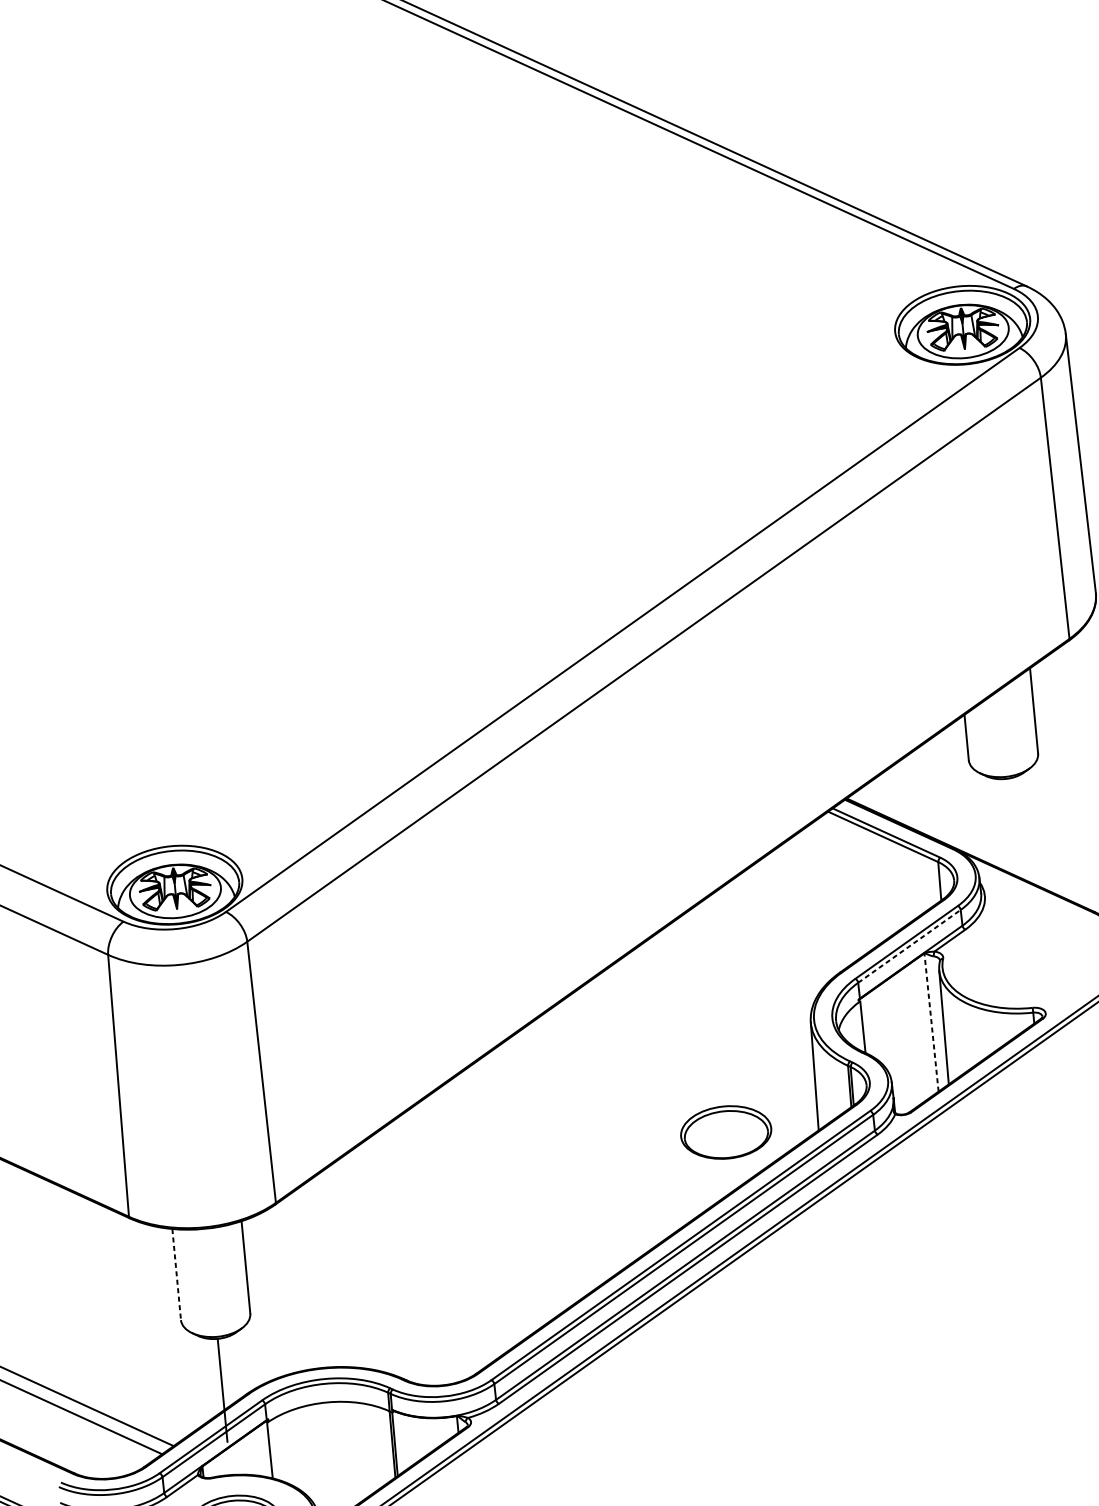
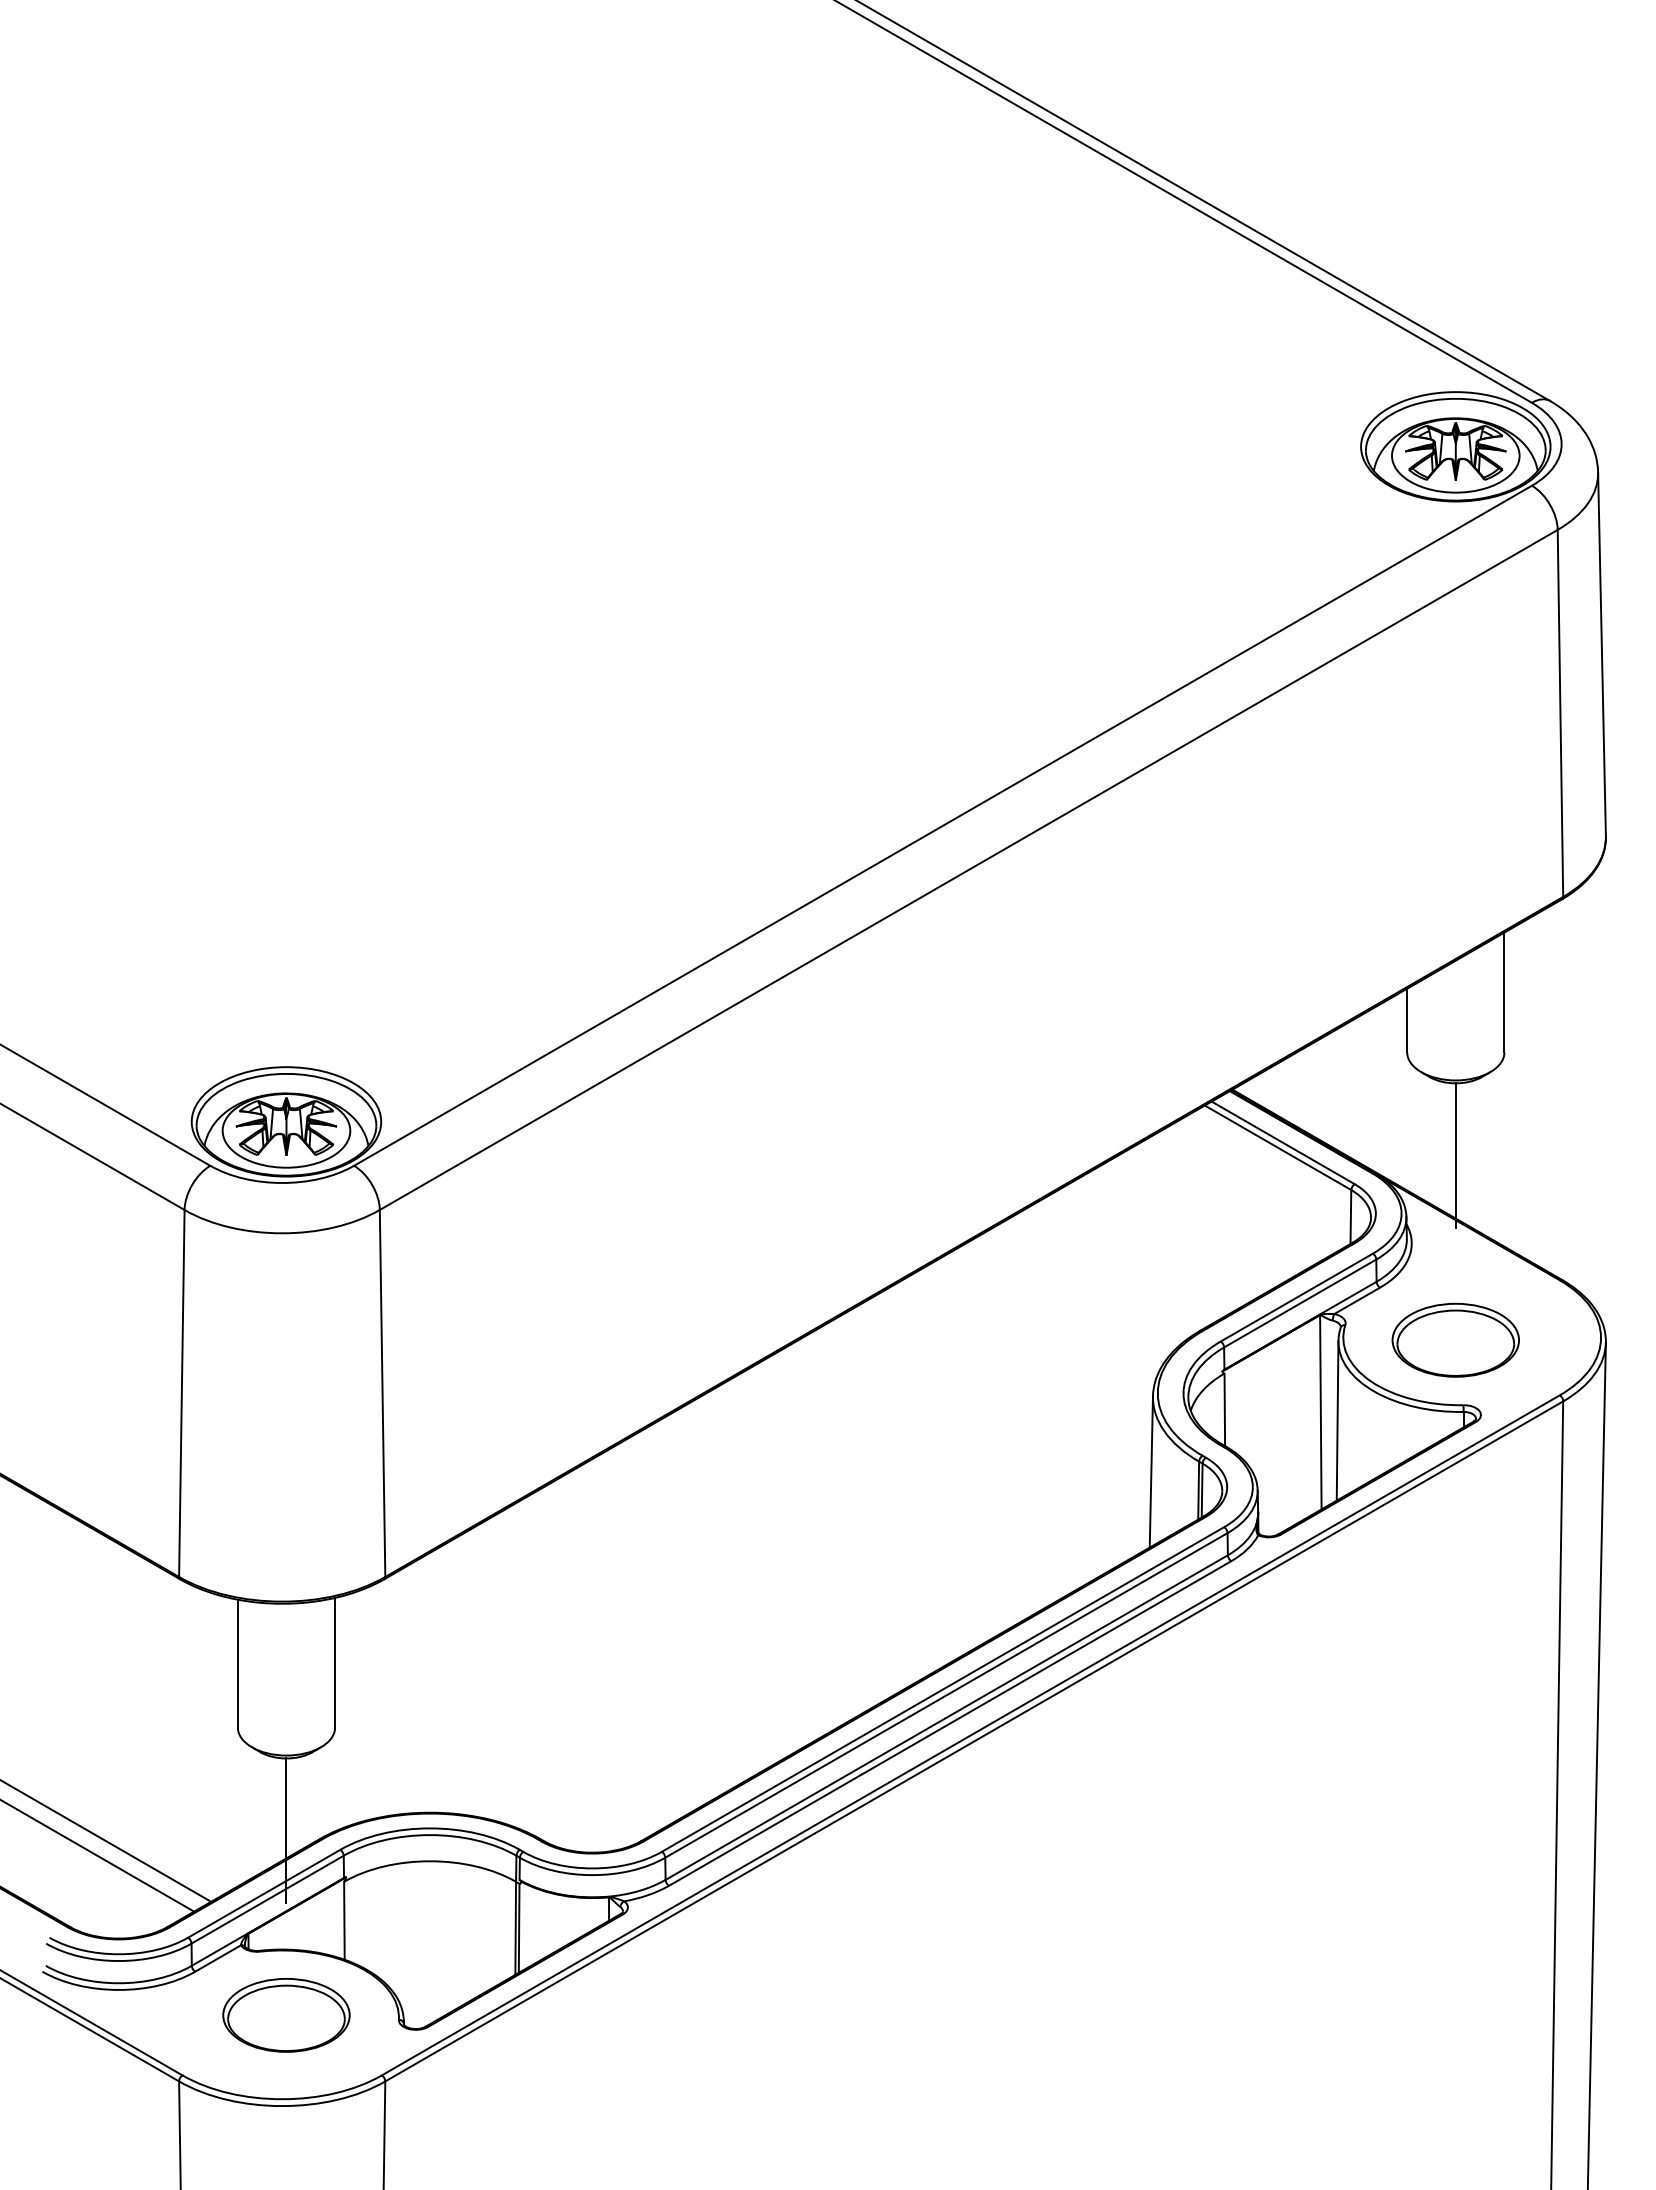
line: (1010, 830) -> (1455, 1155), added
line: (909, 946) -> (1300, 1303), dashed -> solid
line: (931, 1021) -> (1320, 1411), dashed -> solid
part: (725, 1131) -> (1455, 1339), moved
line: (176, 1274) -> (237, 1663), dashed -> solid

